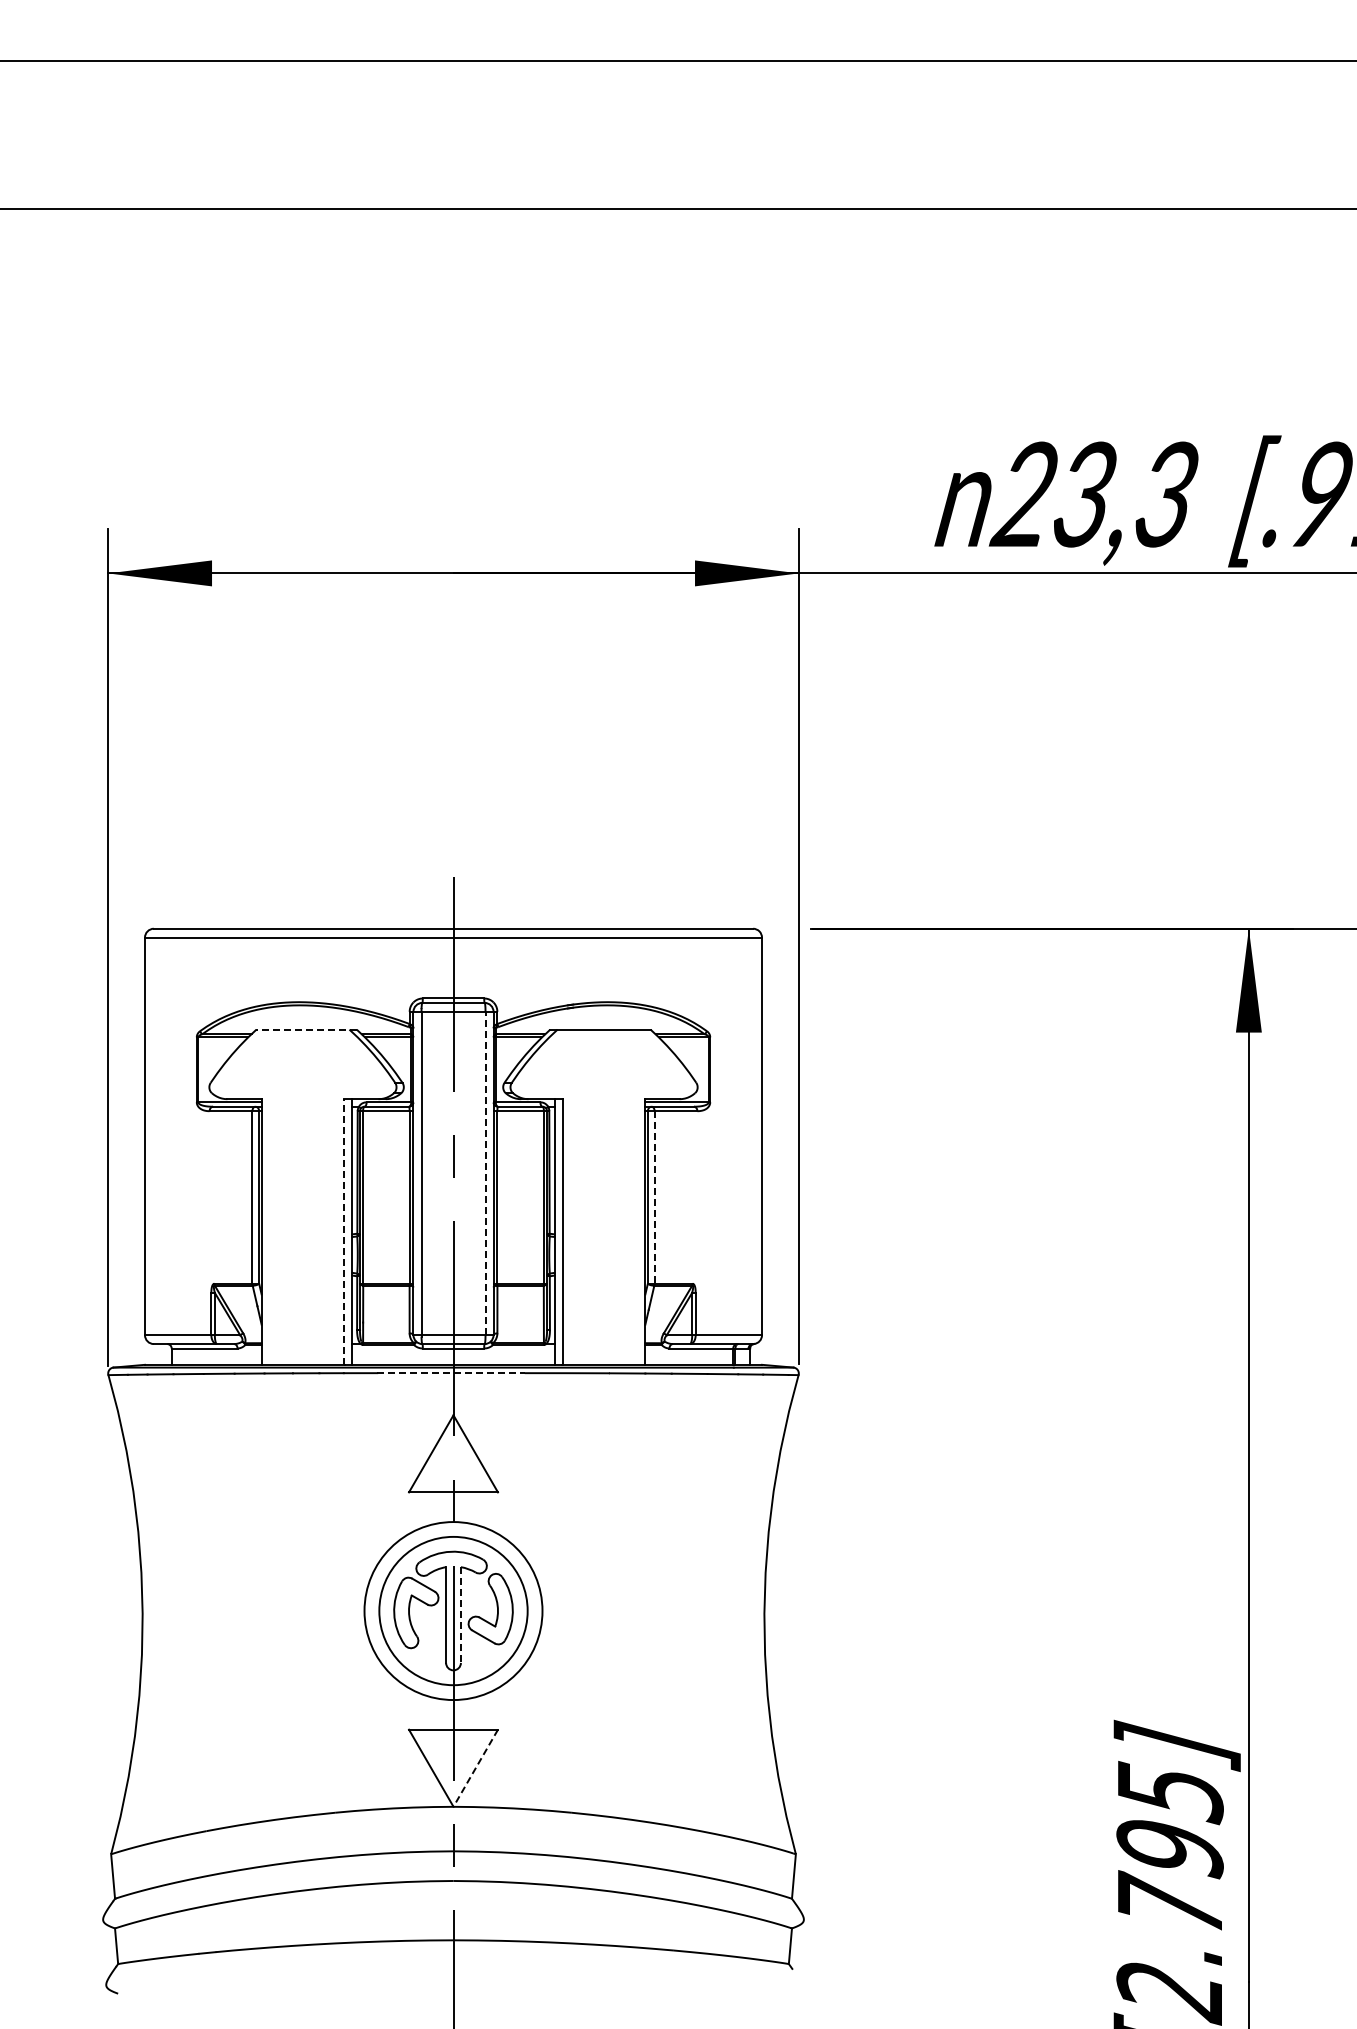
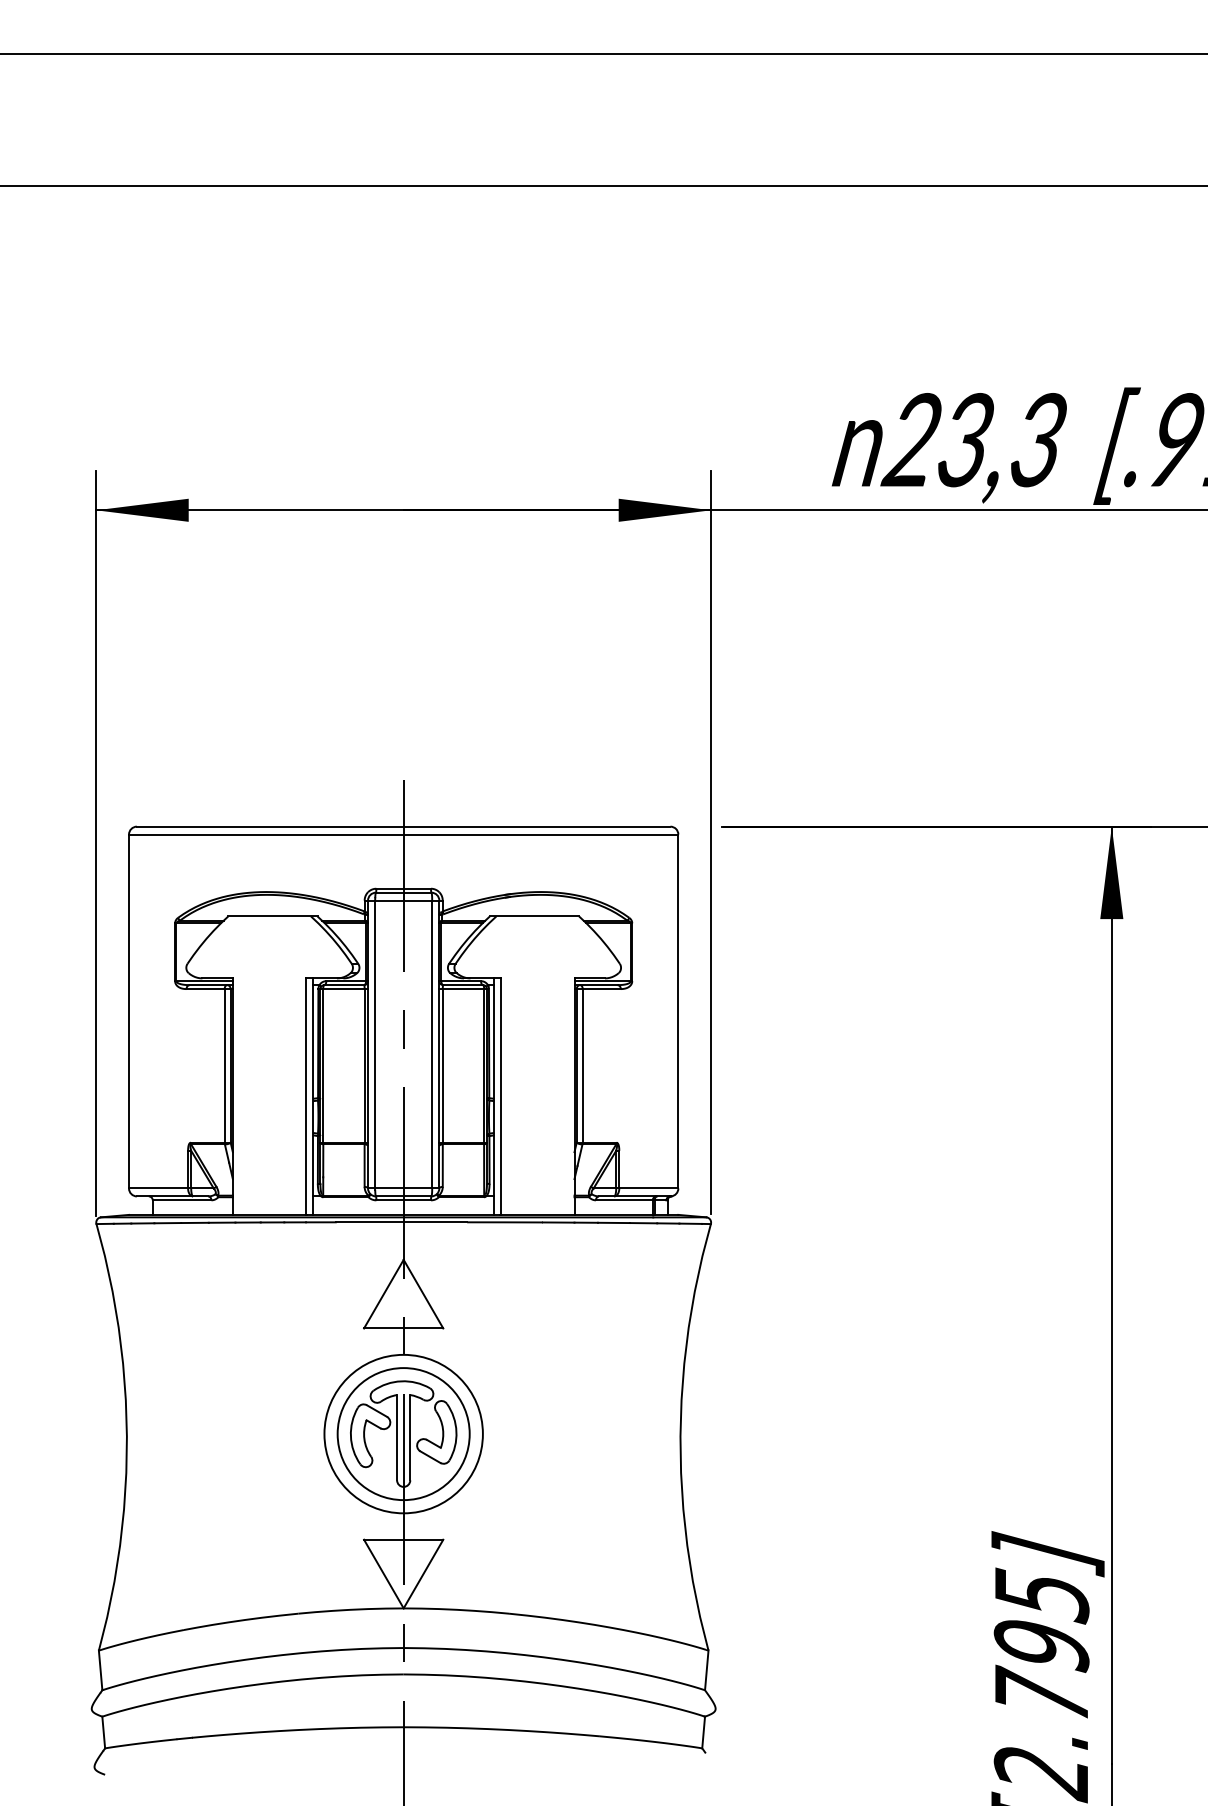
line: (306, 1029) -> (272, 916), dashed -> solid
line: (485, 1173) -> (432, 1044), dashed -> solid
line: (654, 1197) -> (582, 1065), dashed -> solid
line: (344, 1232) -> (306, 1097), dashed -> solid
line: (451, 1373) -> (401, 1222), dashed -> solid
line: (460, 1615) -> (409, 1438), dashed -> solid
line: (475, 1768) -> (423, 1574), dashed -> solid

